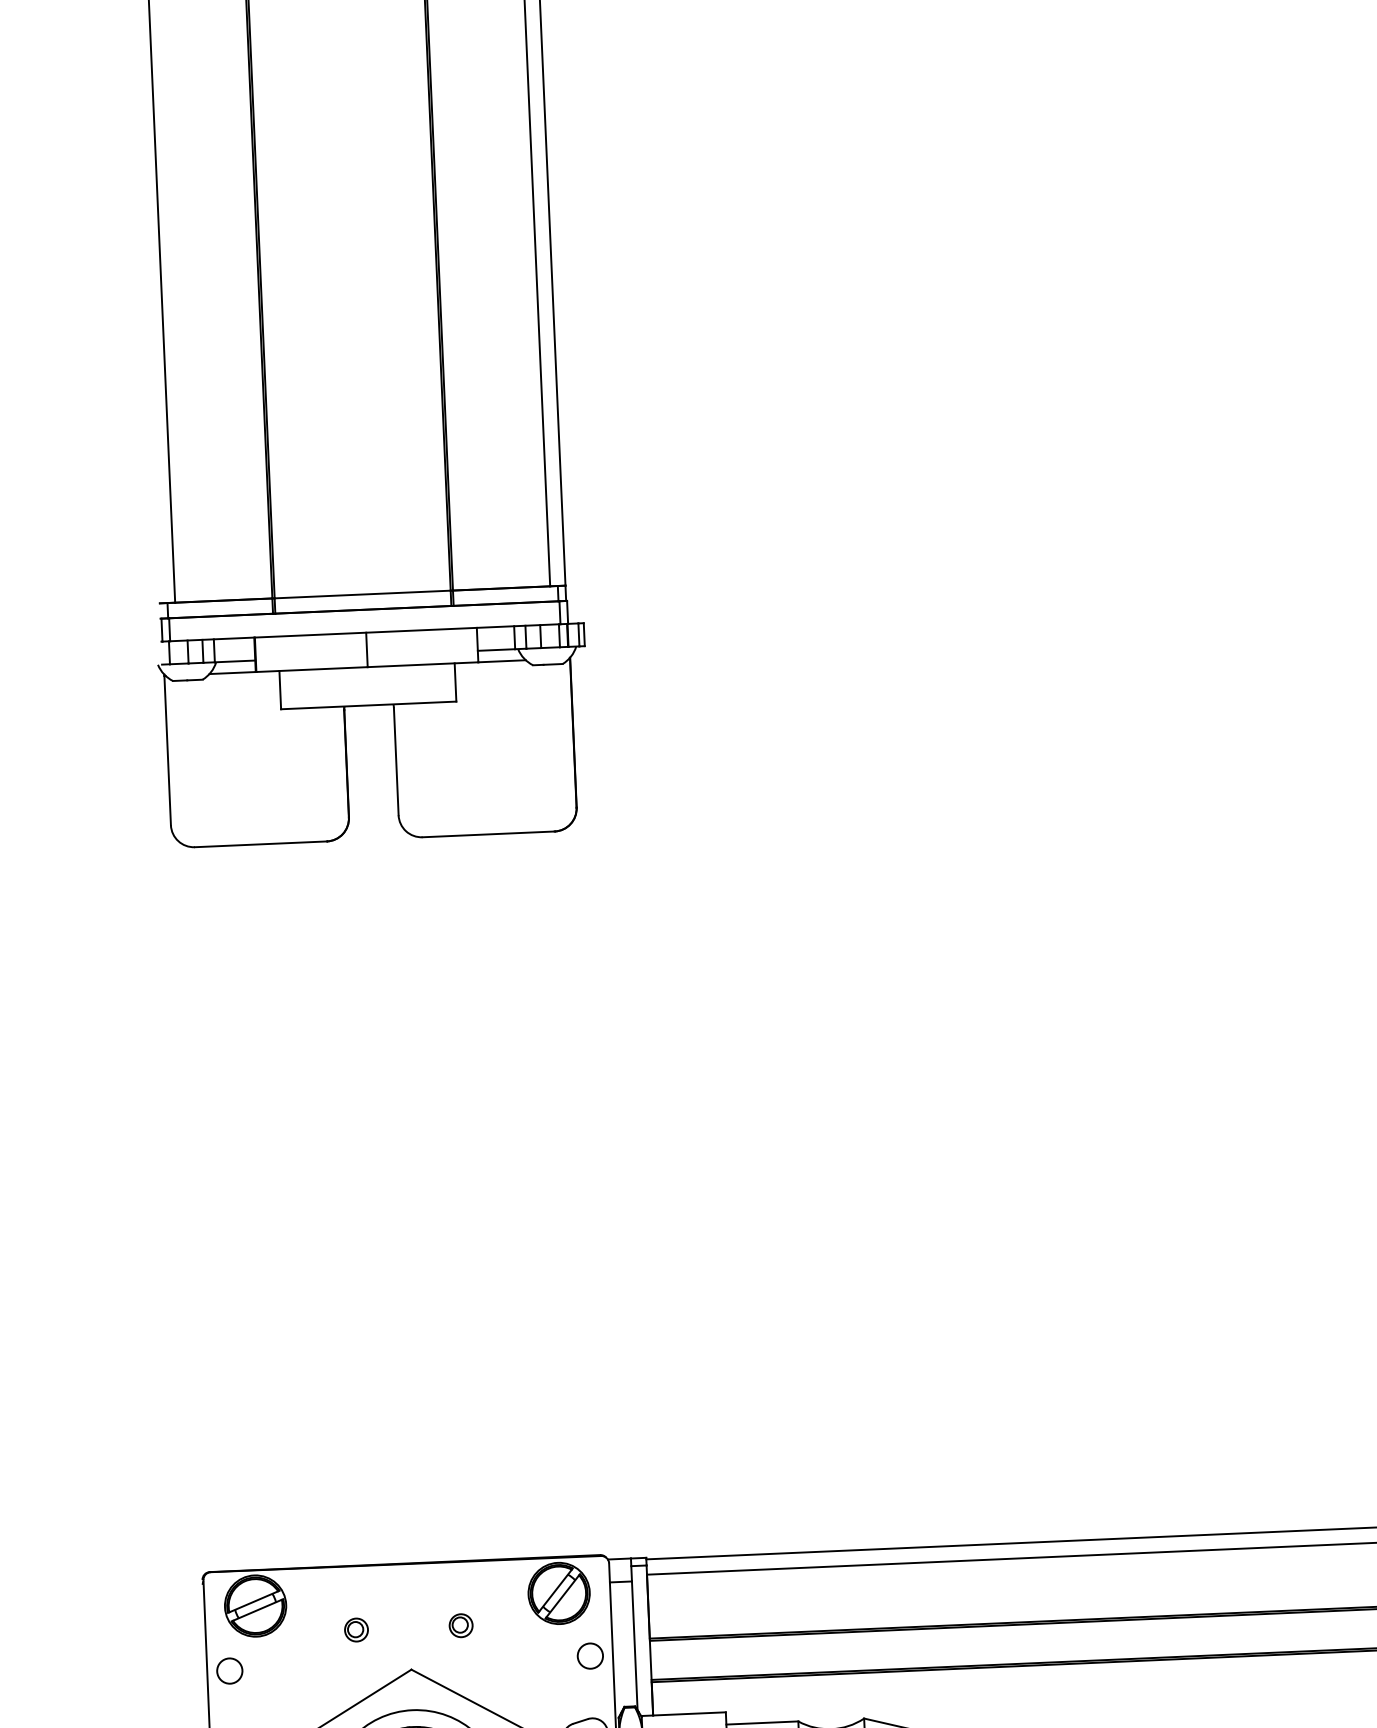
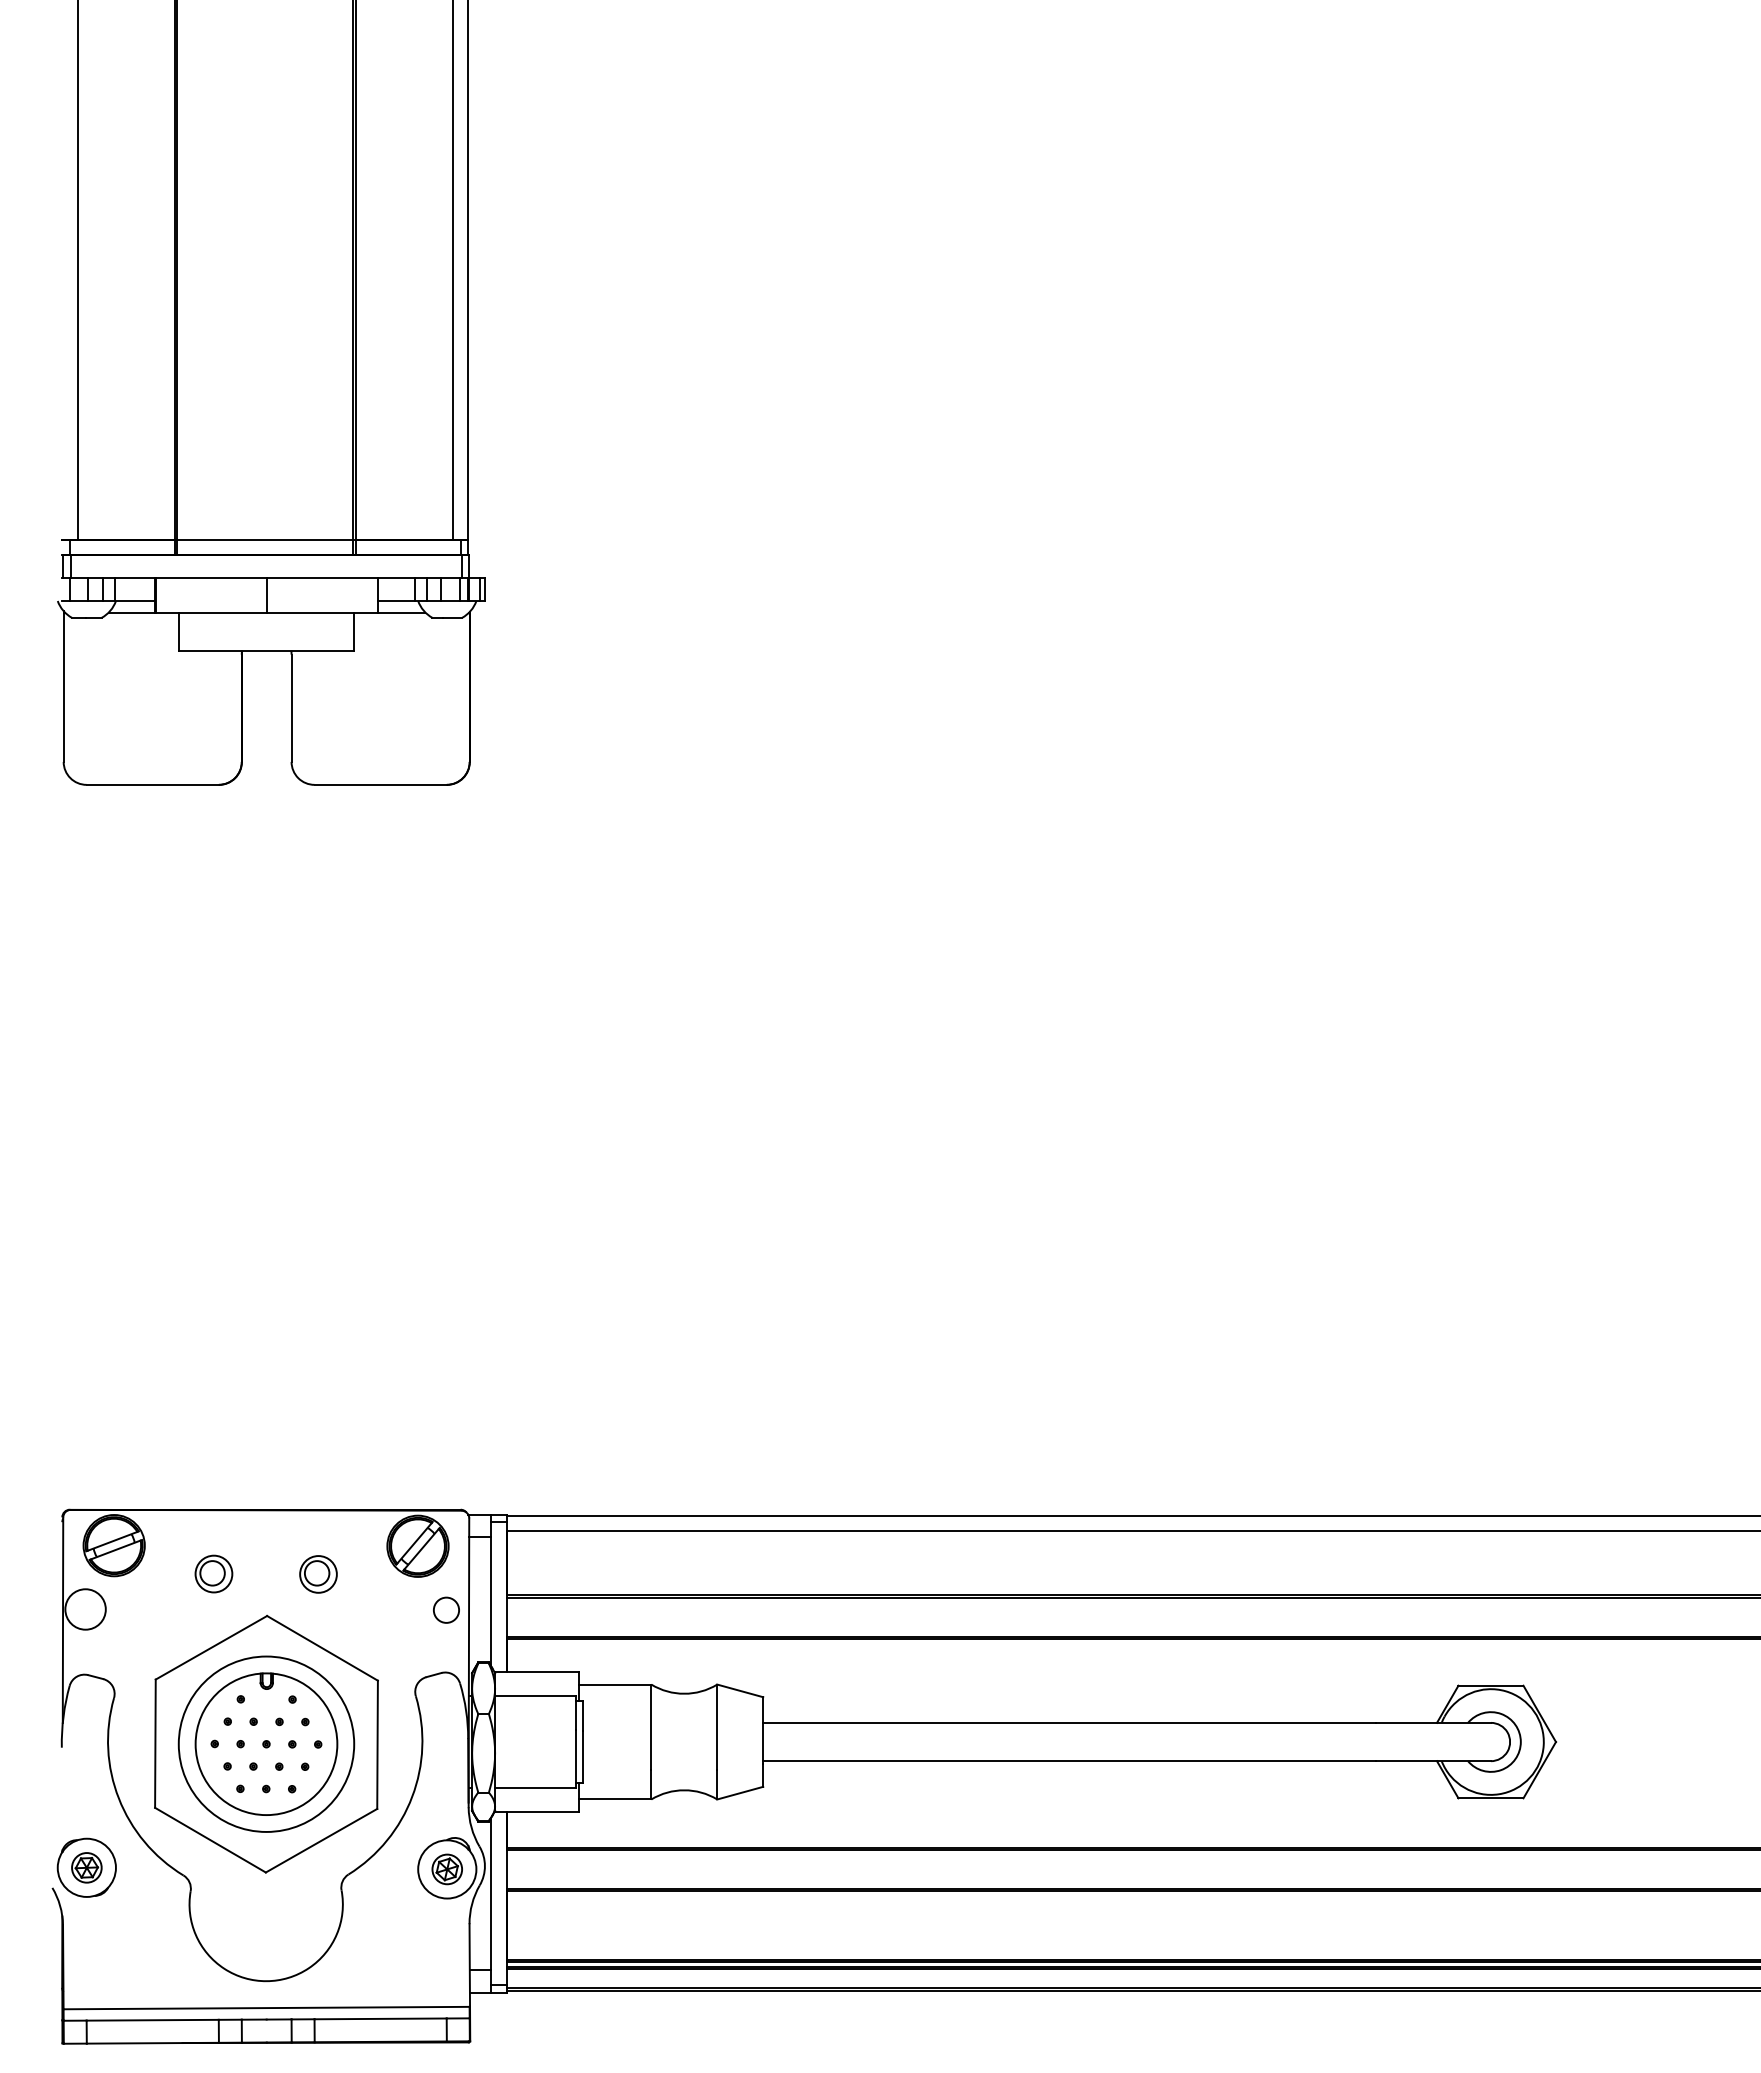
part: (460, 1624) -> (318, 1573), size x1.6
part: (356, 1629) -> (213, 1573), size x1.6
circle: (229, 1671) -> (85, 1609), size x1.6

